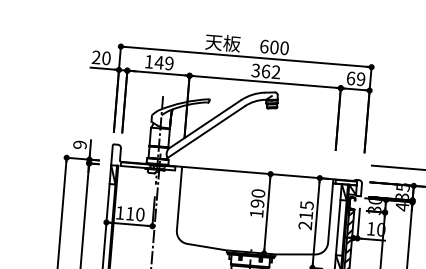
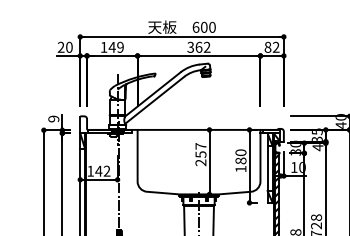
text: (355, 77) -> (271, 46), 69 -> 82
text: (257, 203) -> (200, 154), 190 -> 257
text: (134, 213) -> (102, 170), 110 -> 142
text: (305, 214) -> (240, 160), 215 -> 180

